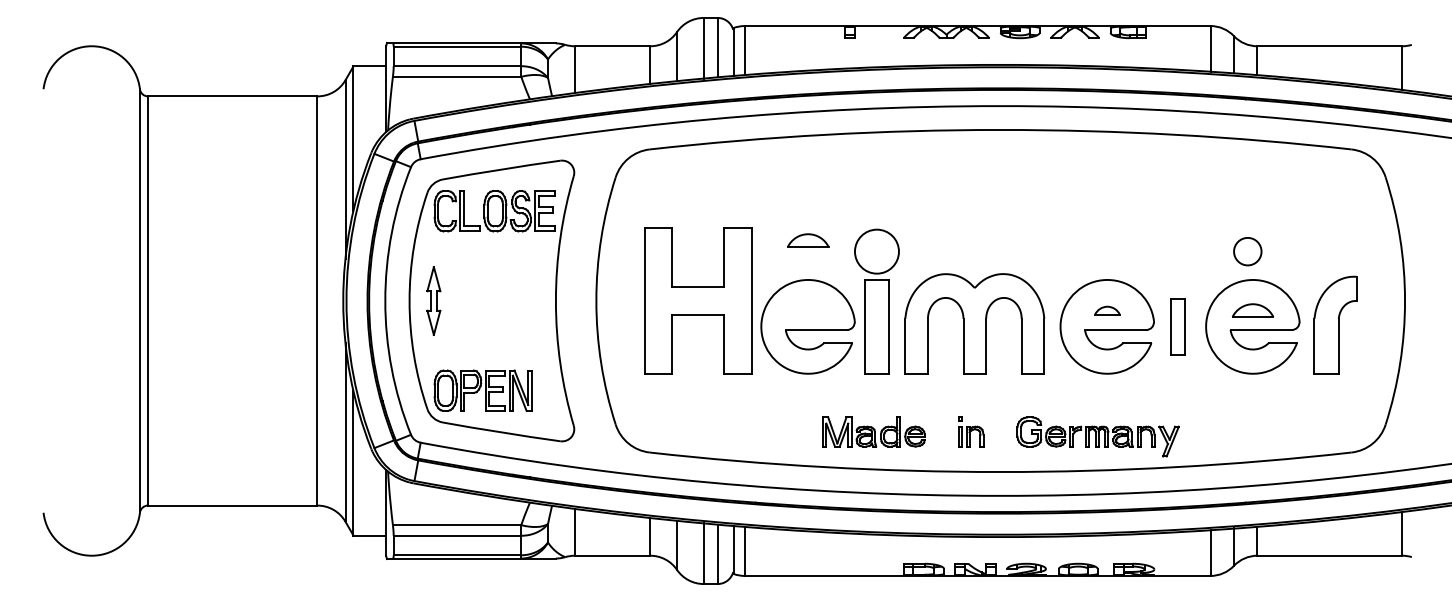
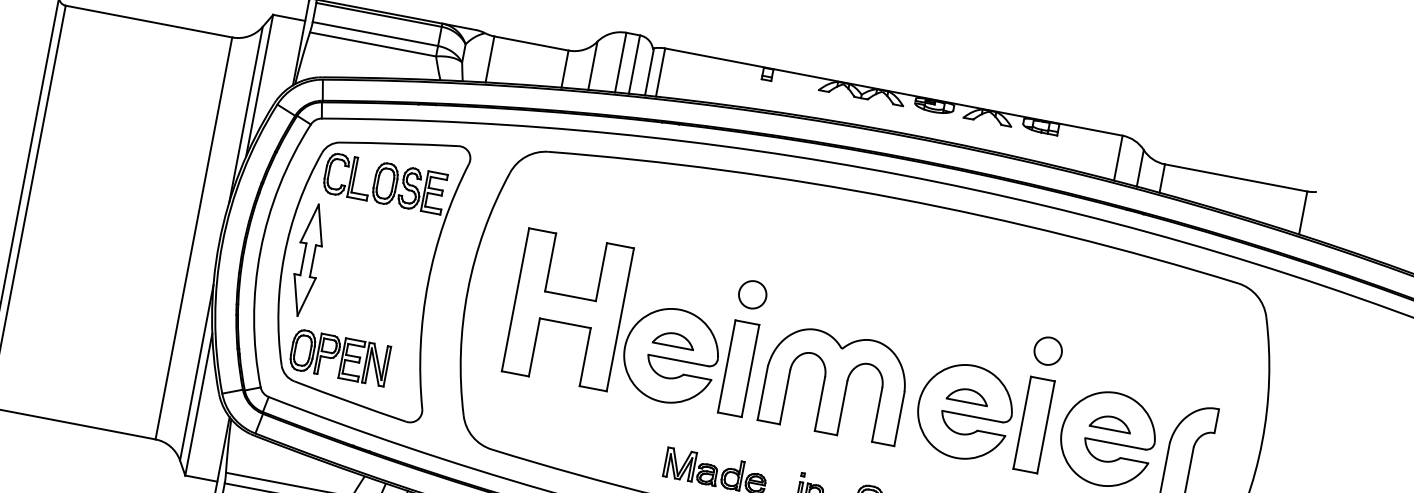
part: (808, 240) -> (674, 339), moved
circle: (876, 251) -> (752, 294), size x0.62
circle: (1247, 251) -> (1047, 350), moved
part: (433, 300) -> (307, 259), size x1.67
part: (1107, 310) -> (968, 395), size x1.67
part: (1177, 326) -> (1033, 424), size x1.67

